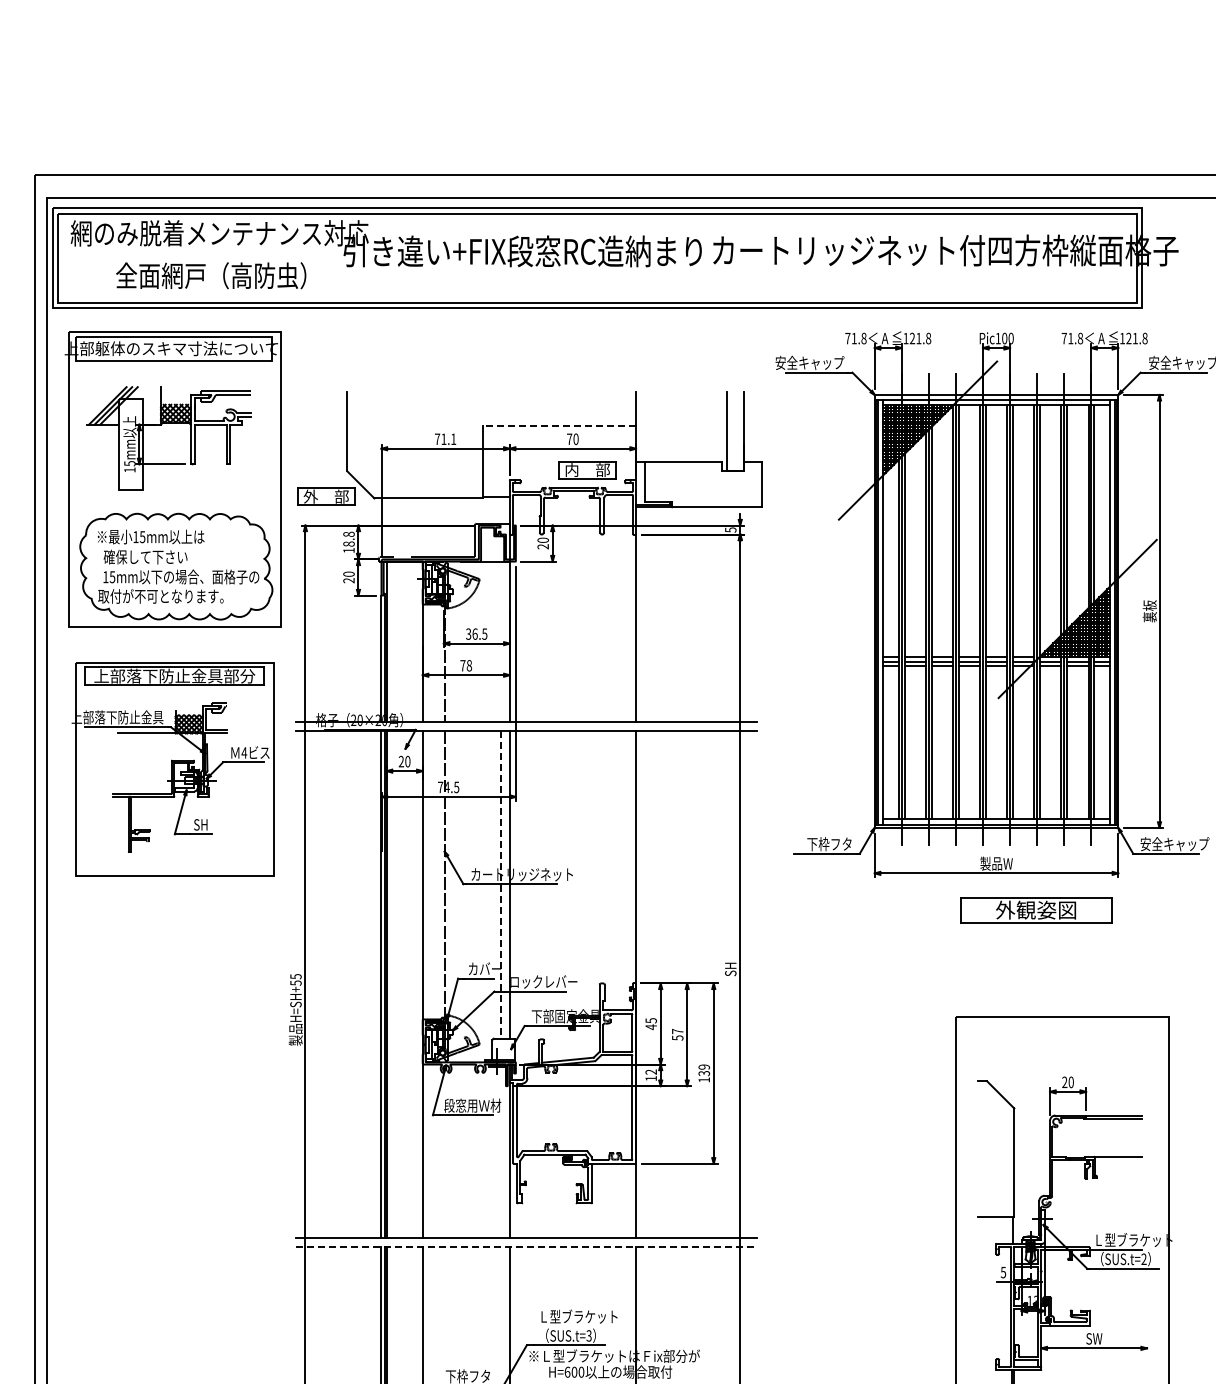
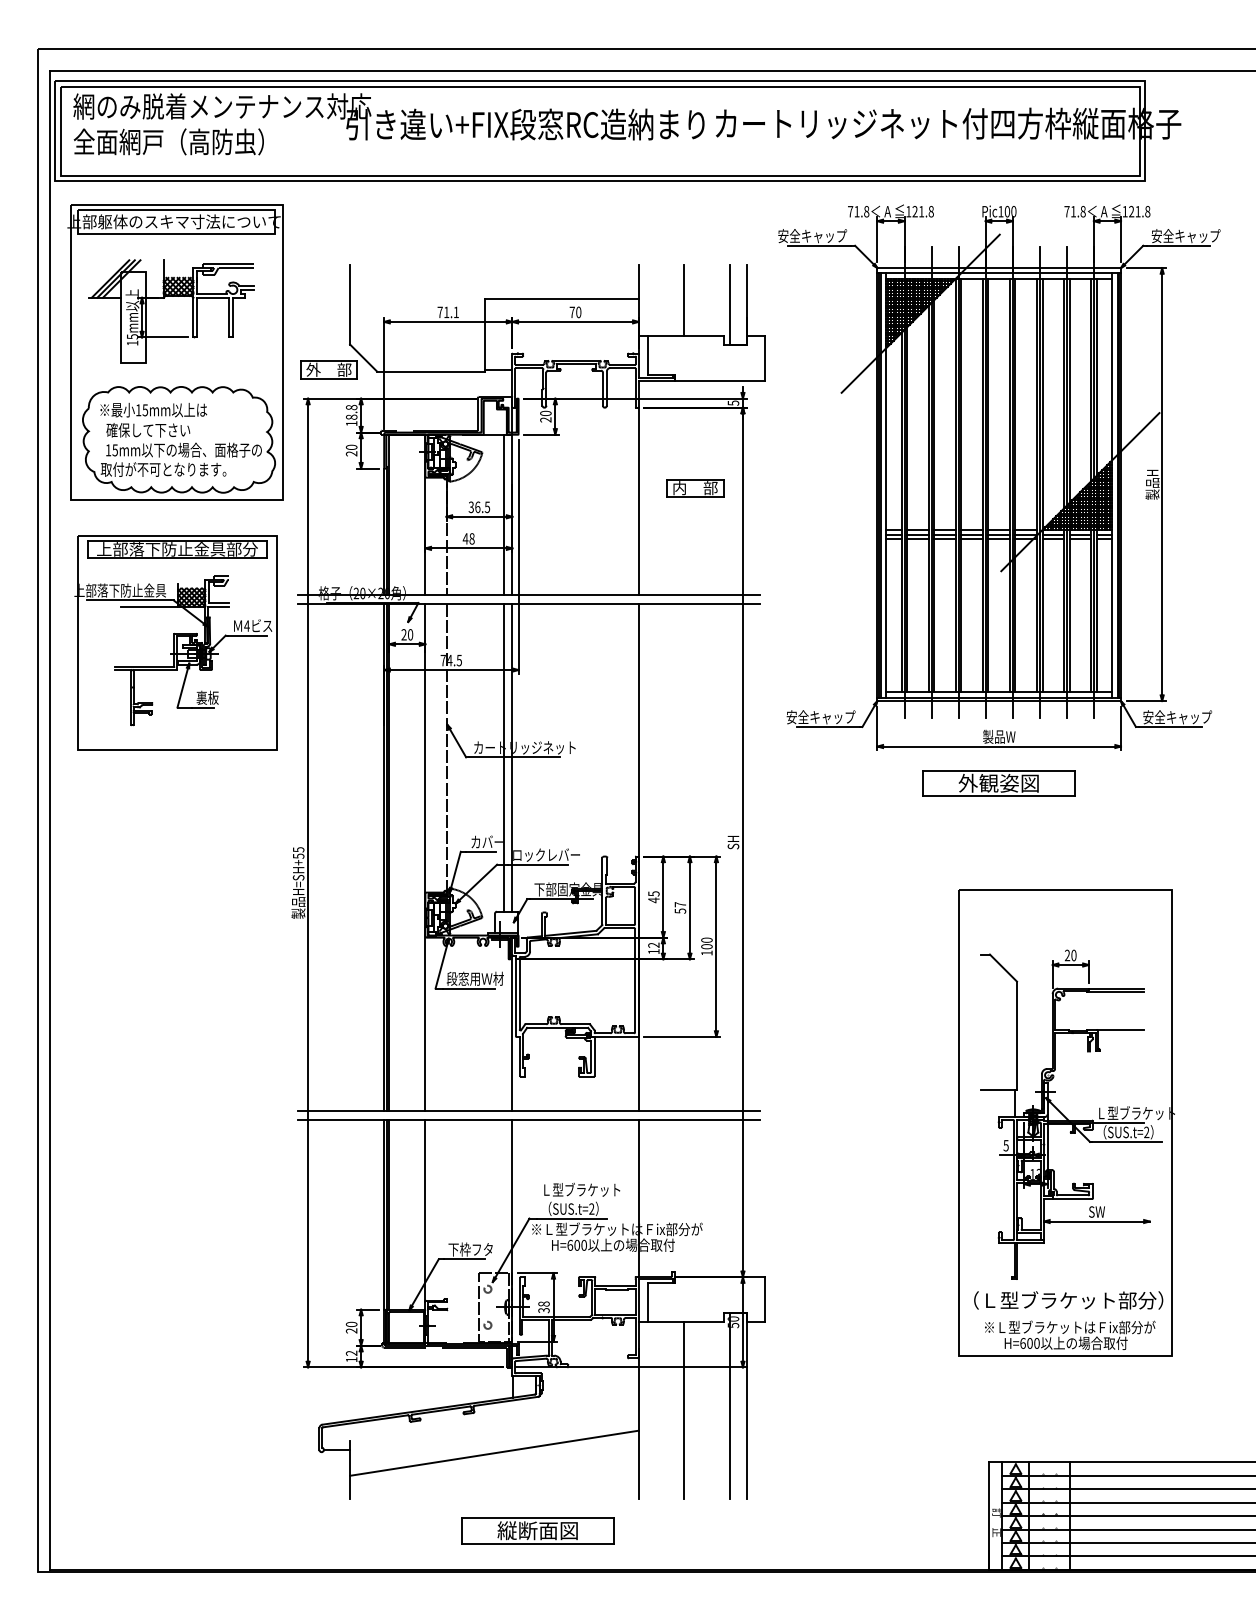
text: (210, 275) -> (168, 141), moved
line: (559, 426) -> (562, 299), dashed -> solid
line: (680, 427) -> (683, 300), added
part: (587, 470) -> (695, 488), moved
text: (1149, 611) -> (1152, 484), 裏板 -> 製品H
line: (501, 641) -> (504, 514), added
text: (462, 665) -> (465, 538), 78 -> 48
text: (204, 824) -> (207, 697), SH -> 裏板
text: (817, 844) -> (820, 717), 下枠フタ -> 安全キャップ
line: (501, 884) -> (504, 757), dashed -> solid
part: (1035, 910) -> (998, 783), moved
text: (703, 1070) -> (706, 943), 139 -> 100
line: (526, 1246) -> (529, 1119), dashed -> solid
text: (588, 1336) -> (591, 1209), SUS.t=3 -> SUS.t=2

